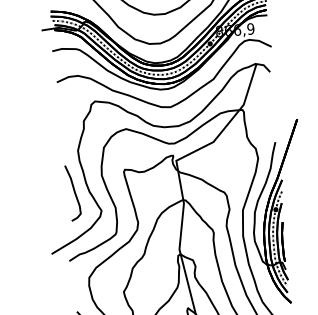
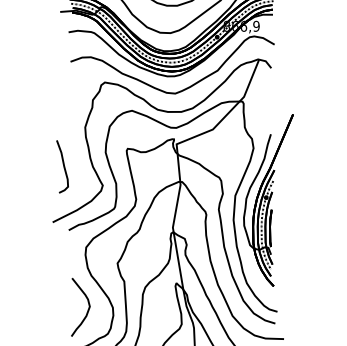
curve: (74, 192) -> (63, 166), moved

